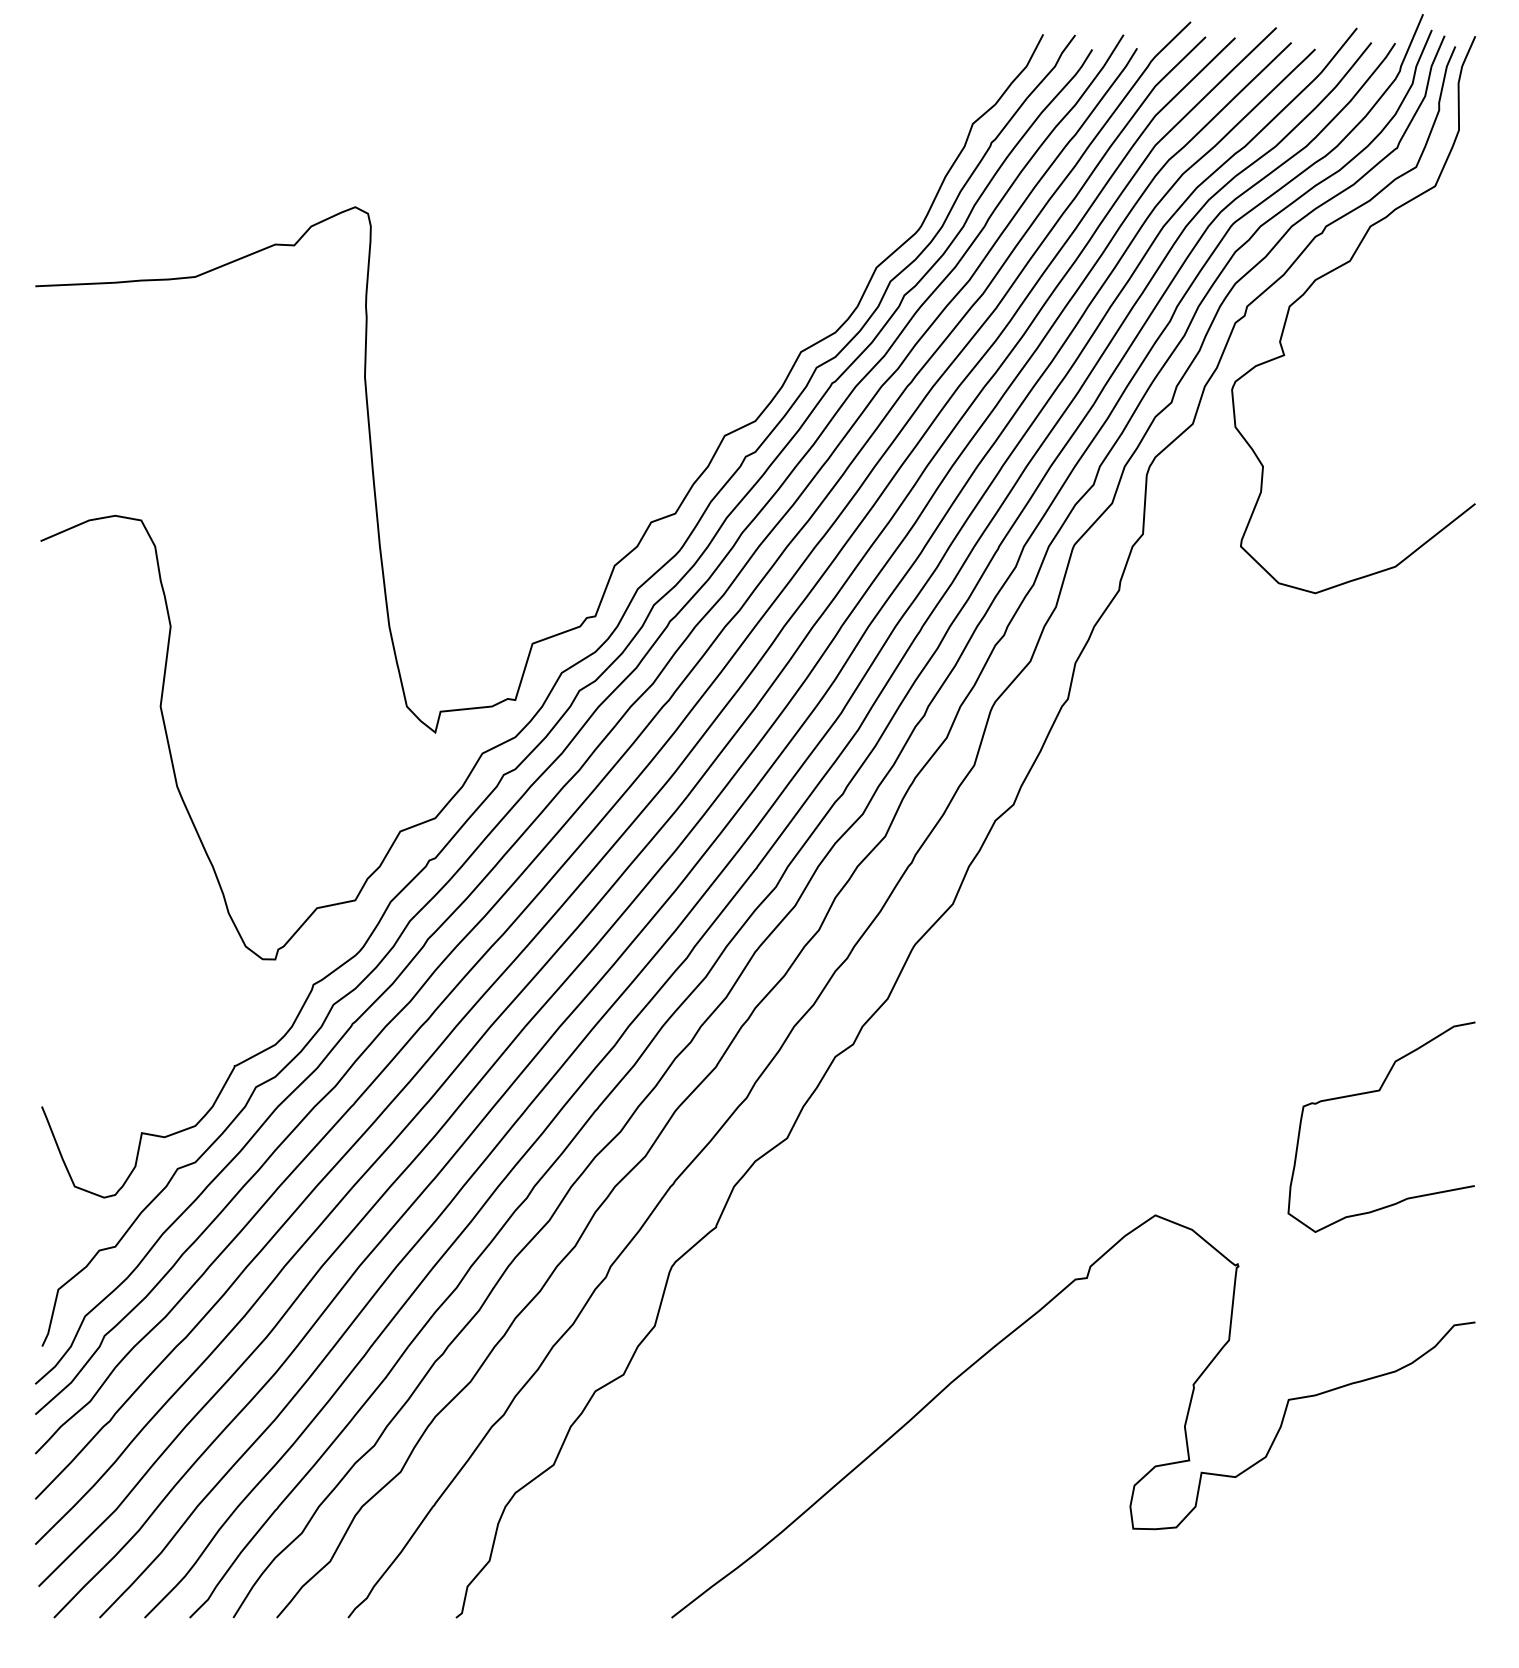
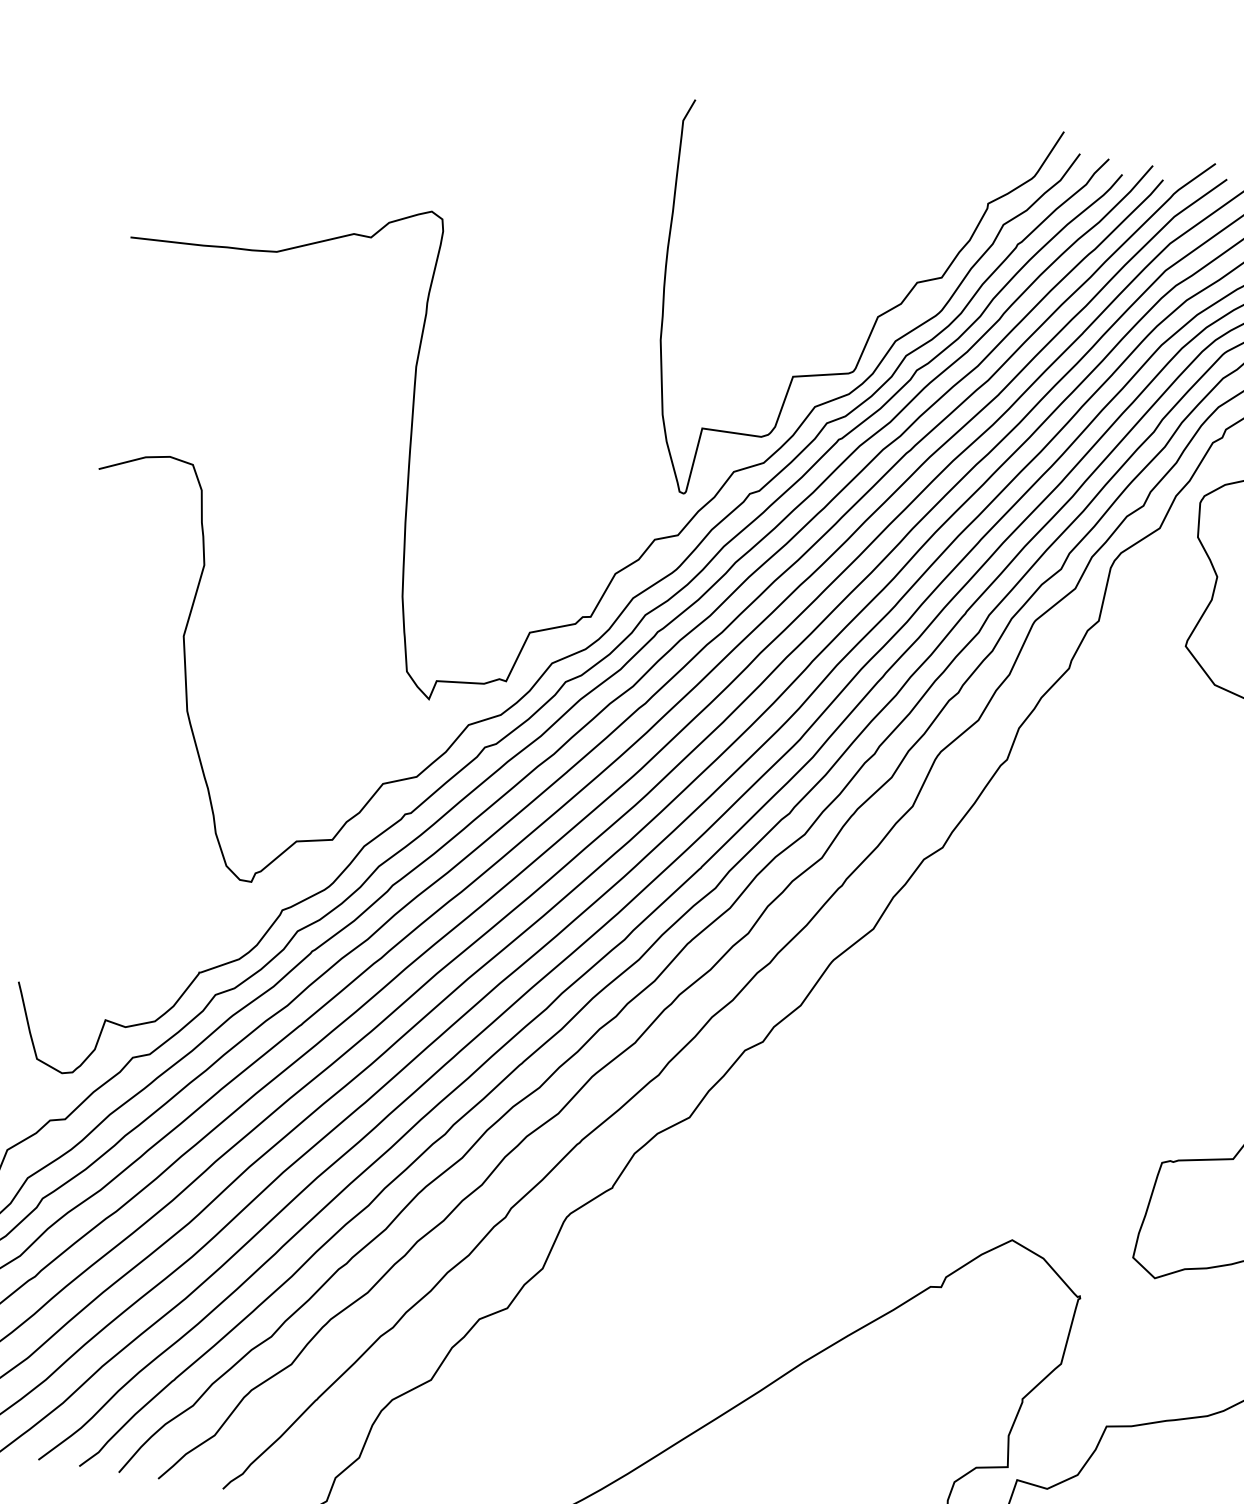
curve: (851, 247) -> (875, 319), added

